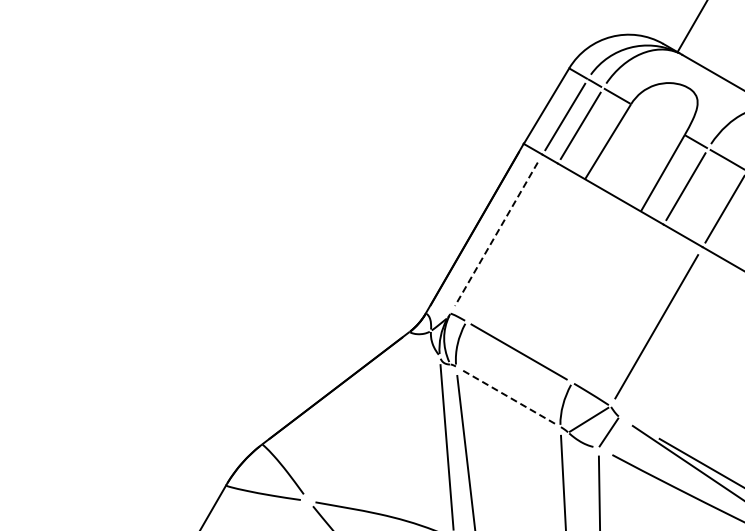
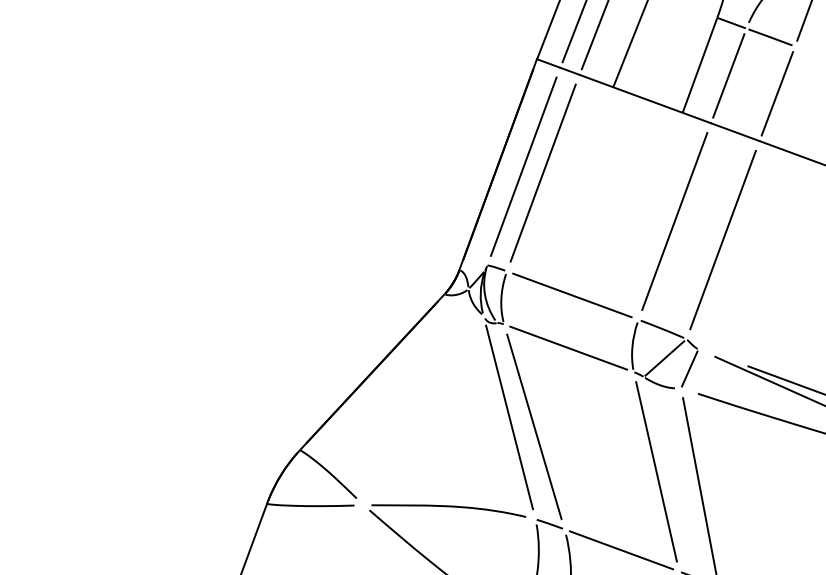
line: (496, 234) -> (523, 167), dashed -> solid
line: (512, 242) -> (543, 172), added
line: (617, 303) -> (674, 221), added
line: (507, 396) -> (567, 348), dashed -> solid

